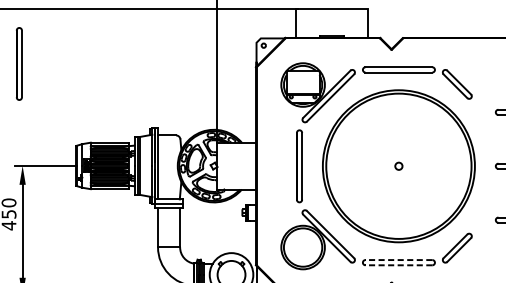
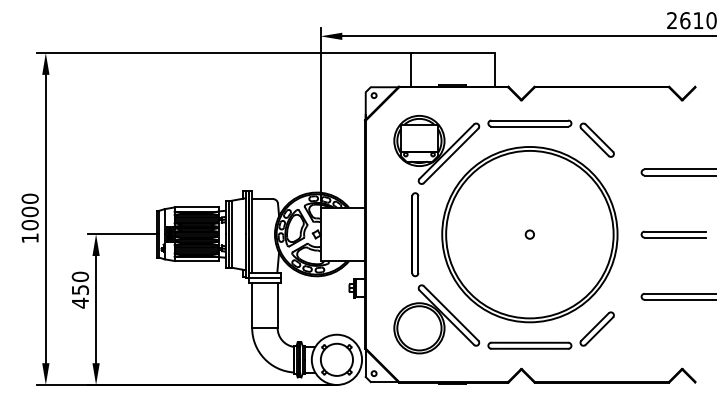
part: (19, 63) -> (92, 116), removed
line: (398, 259) -> (529, 342), dashed -> solid
line: (398, 265) -> (529, 348), dashed -> solid

